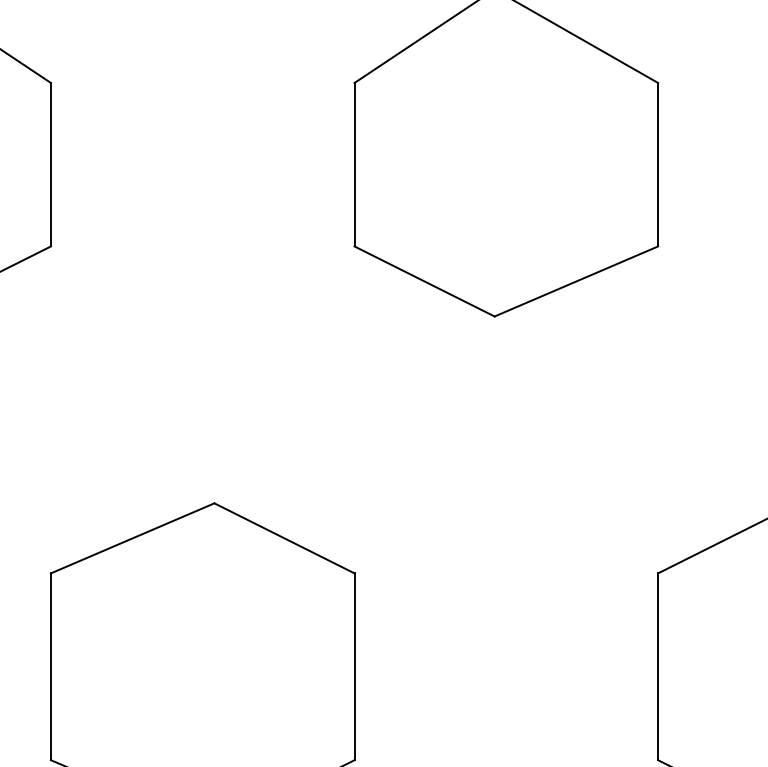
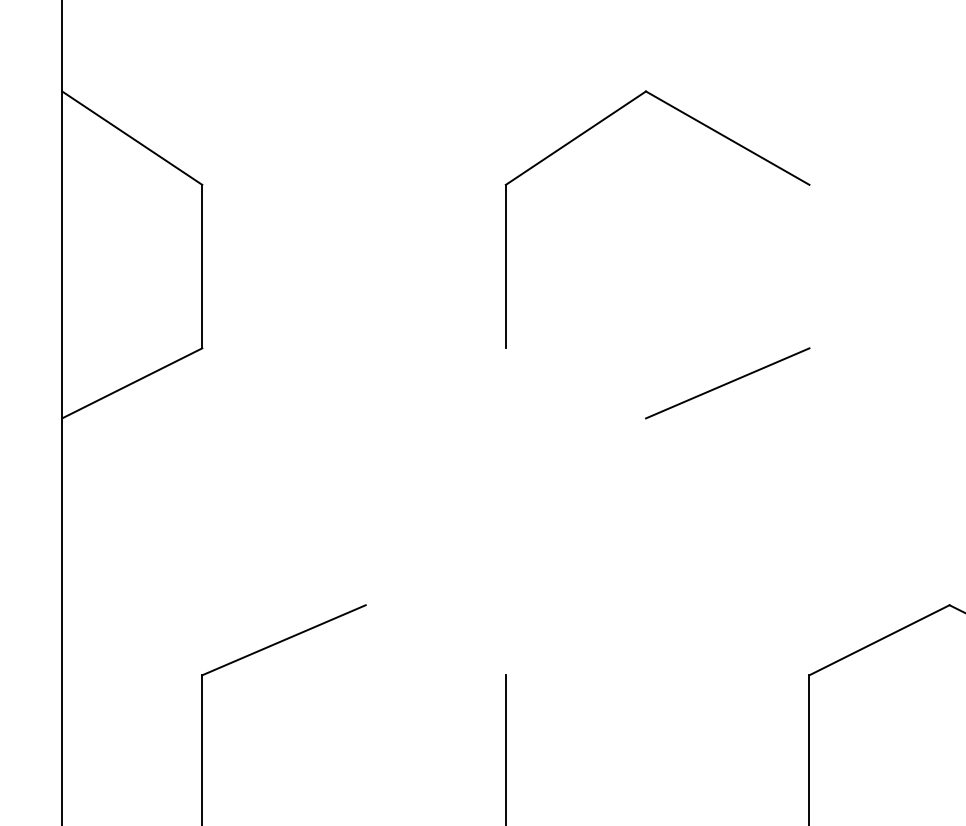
line: (658, 164) -> (809, 266), removed
line: (424, 281) -> (575, 383), removed
line: (284, 538) -> (435, 640), removed

